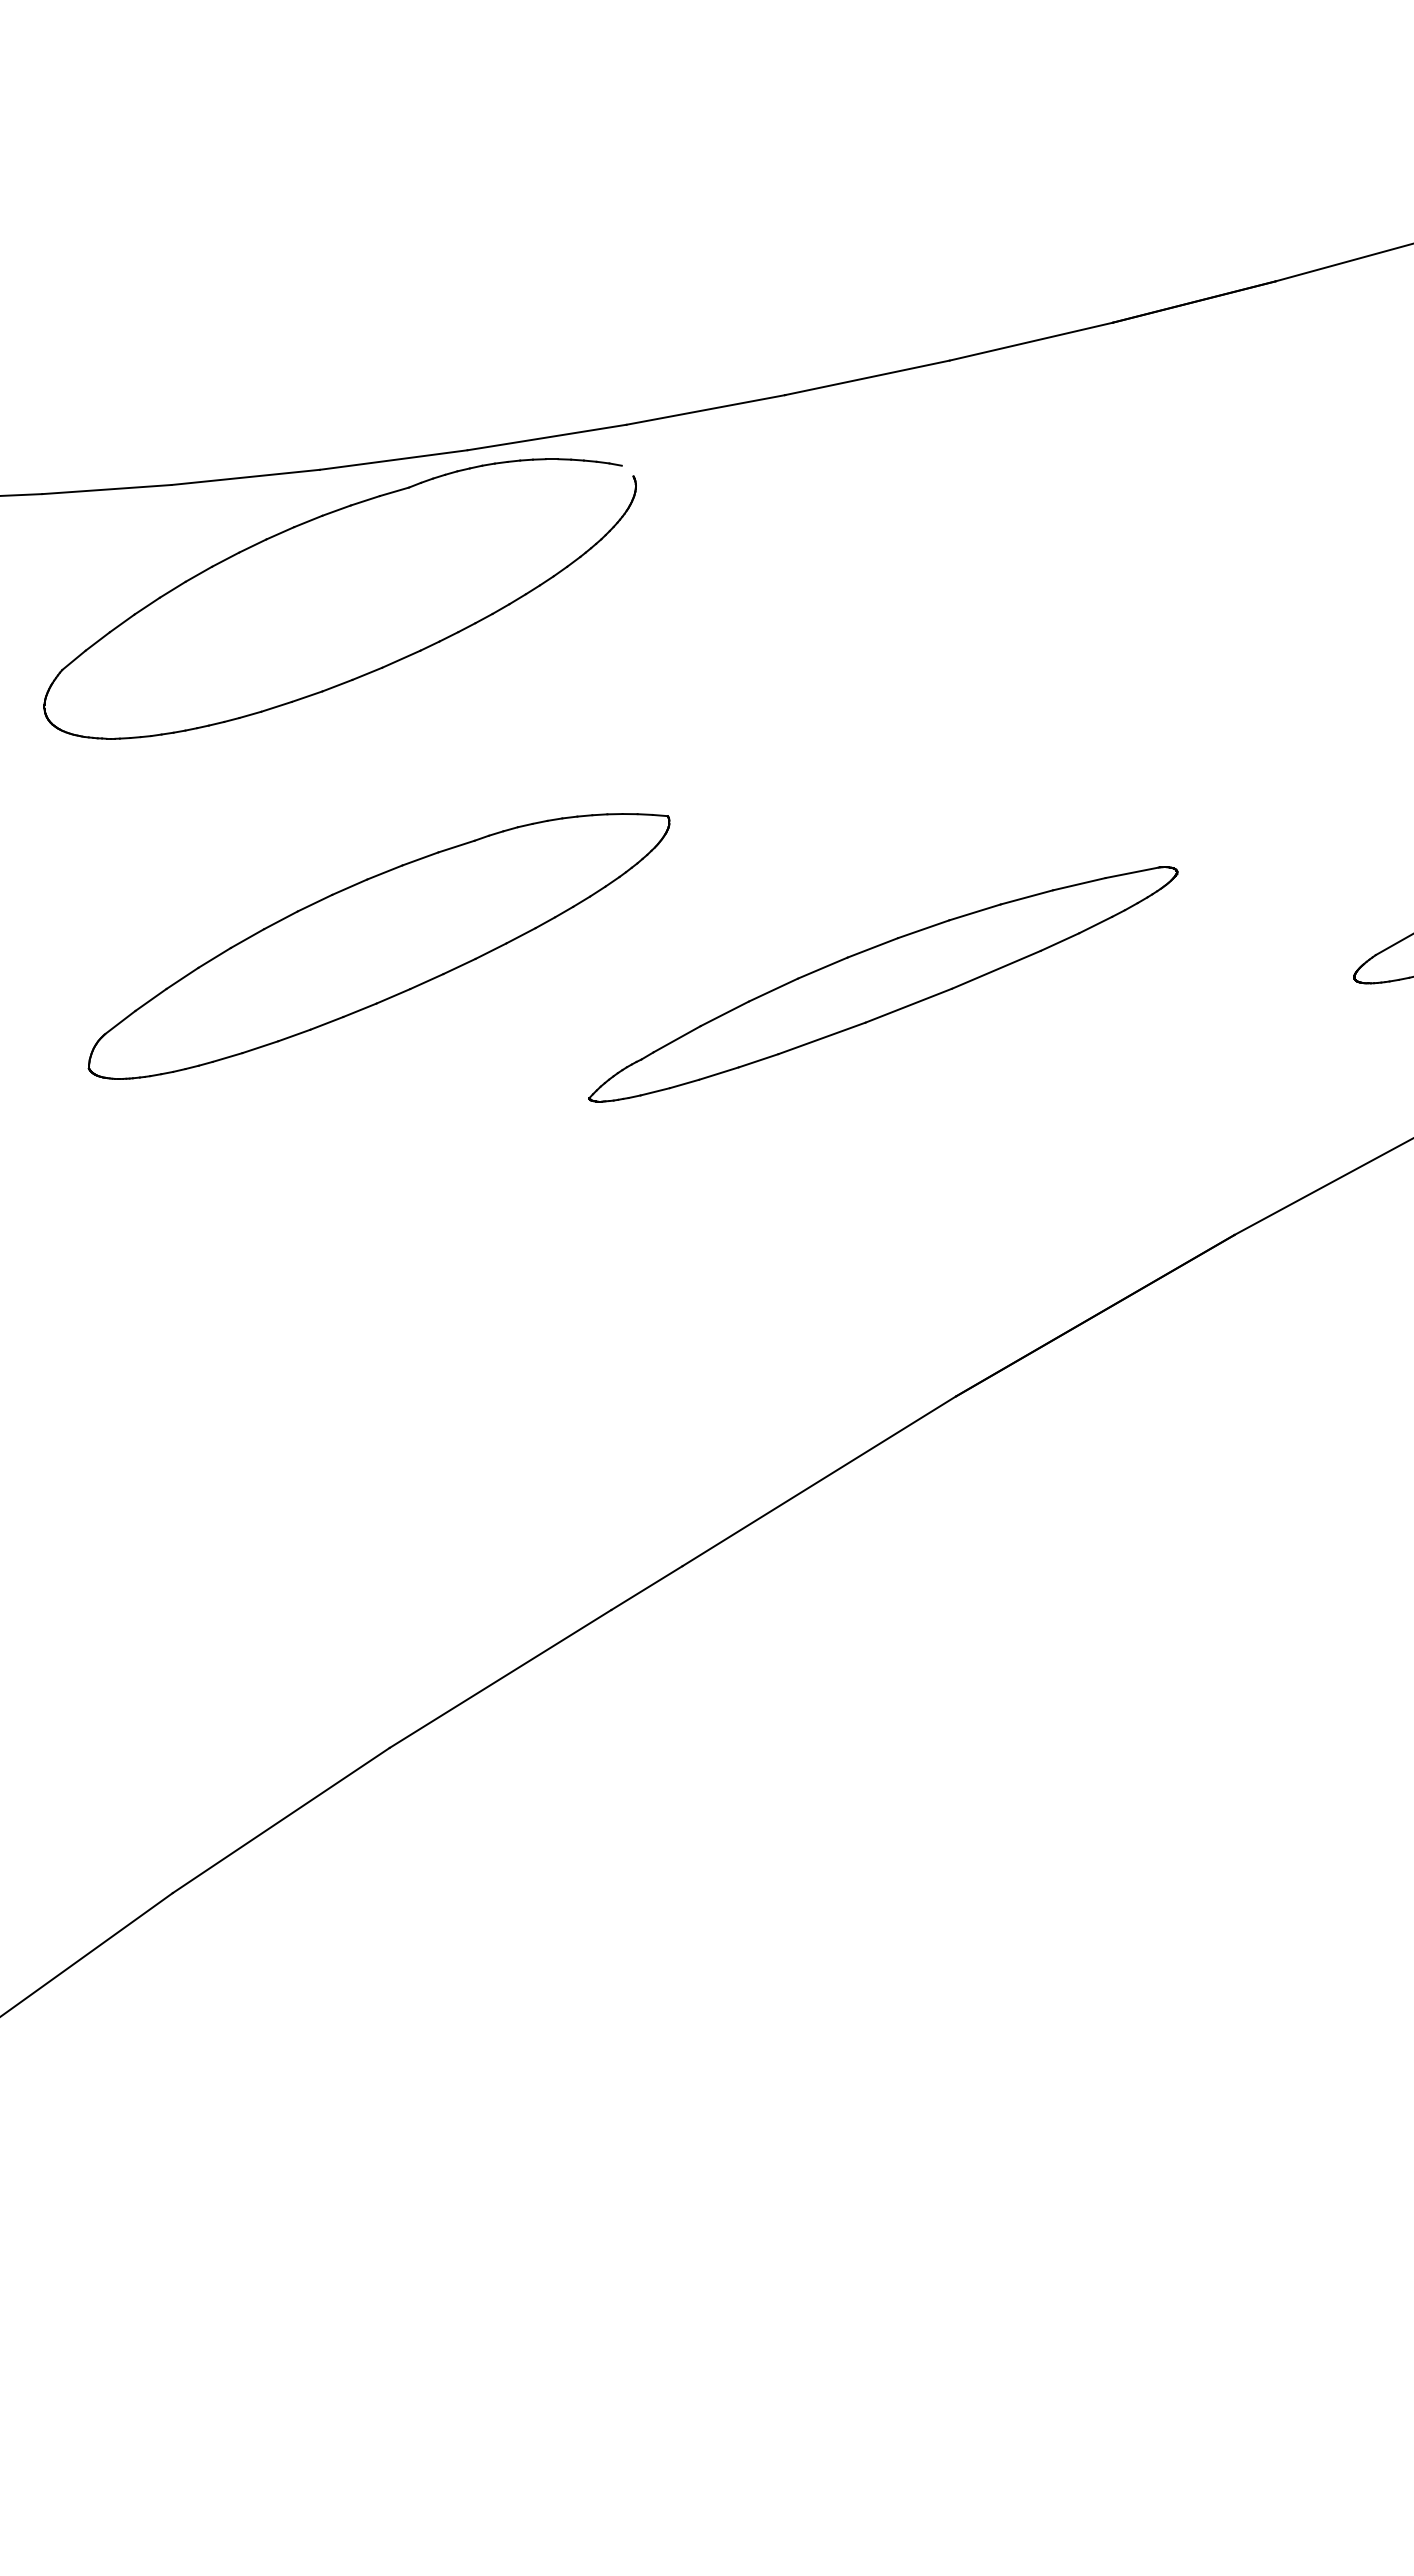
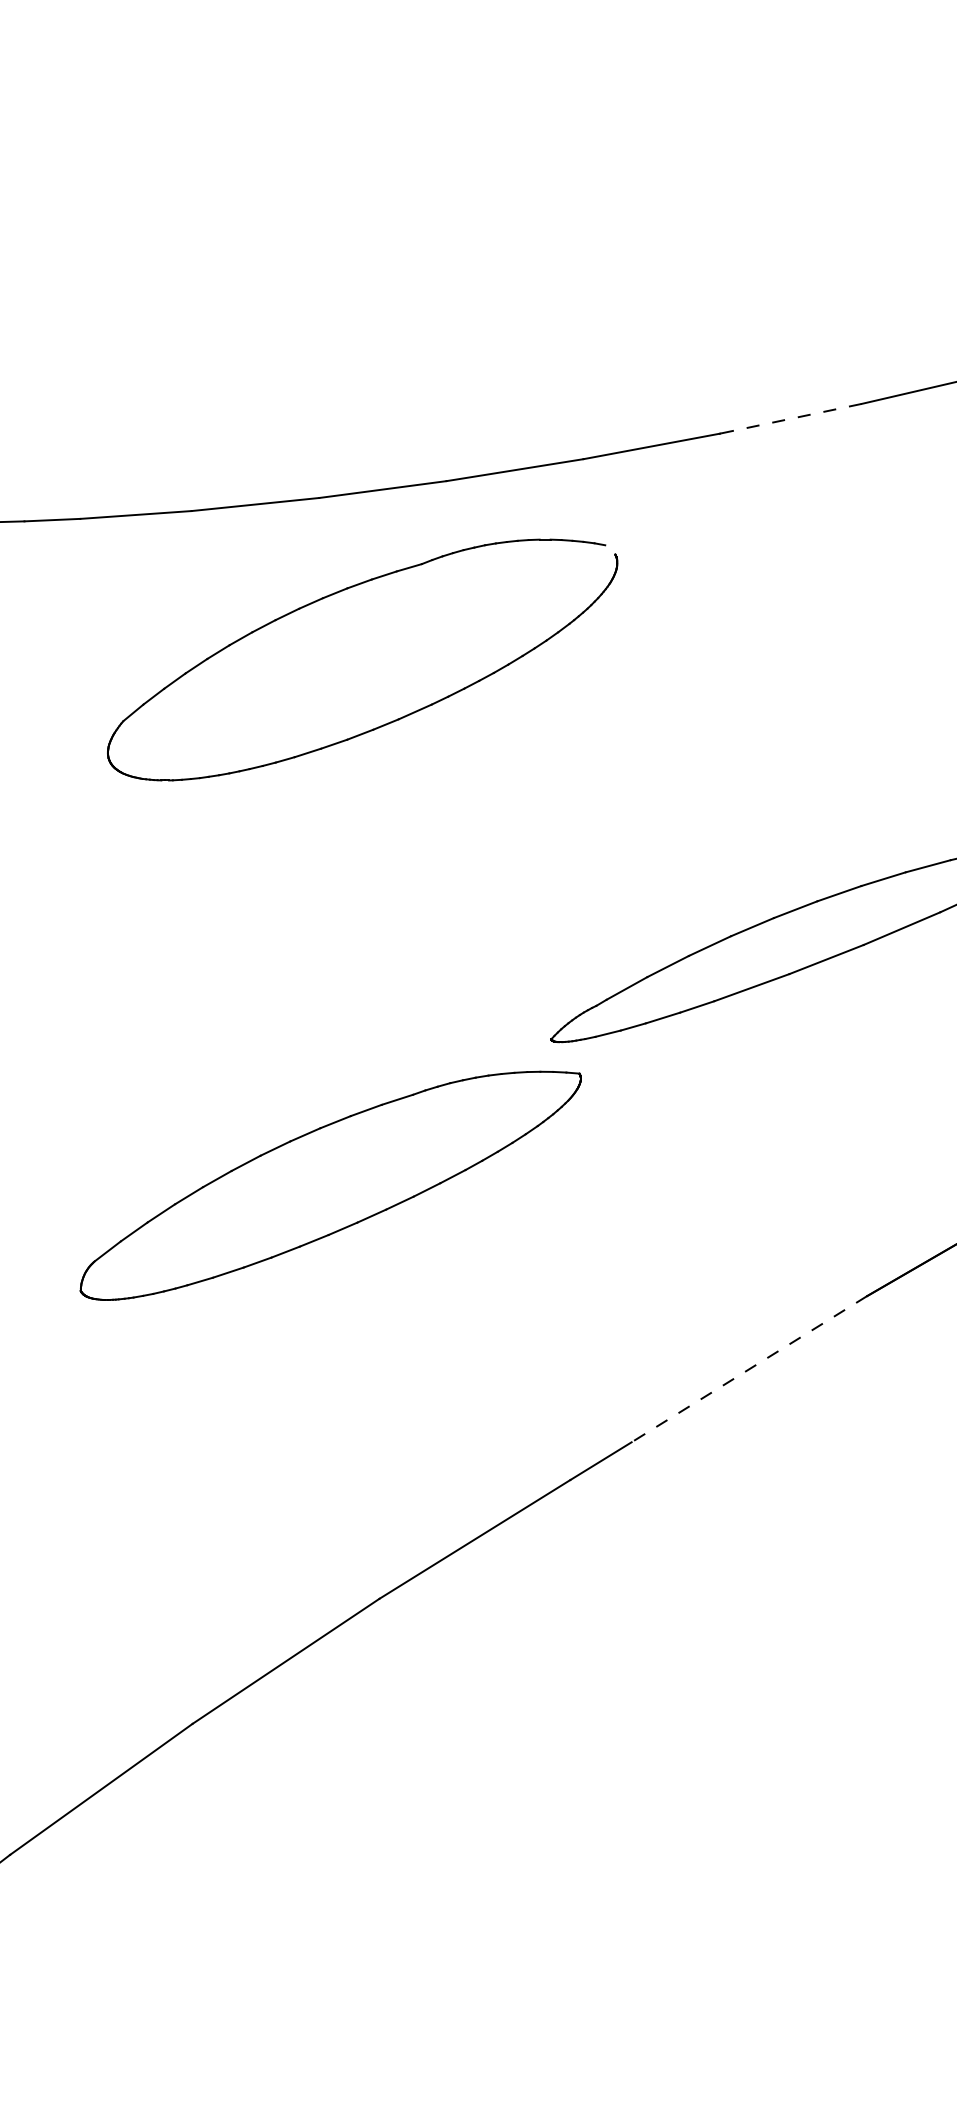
line: (867, 377) -> (790, 418), solid -> dashed
part: (367, 672) -> (386, 723), moved
part: (378, 946) -> (330, 1185), moved
line: (819, 1481) -> (749, 1369), solid -> dashed

